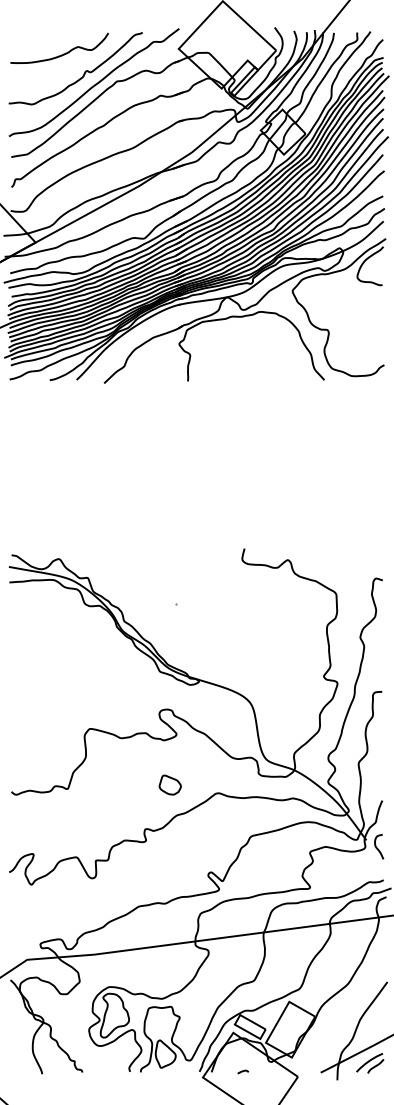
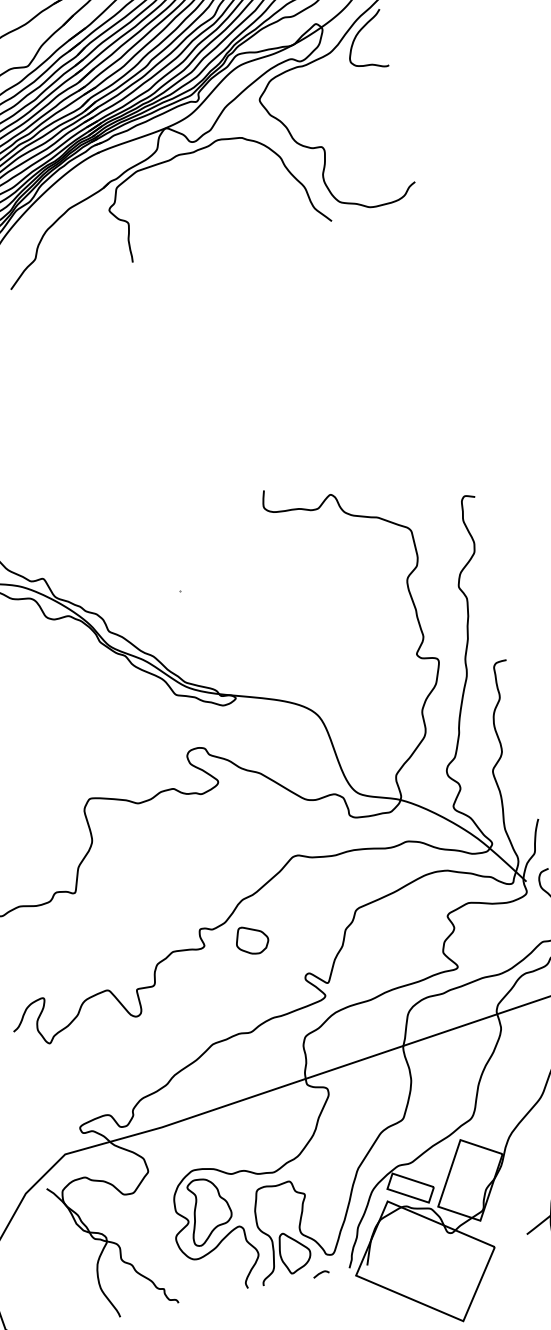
part: (169, 784) -> (250, 939), moved
curve: (243, 1071) -> (321, 1273), moved

